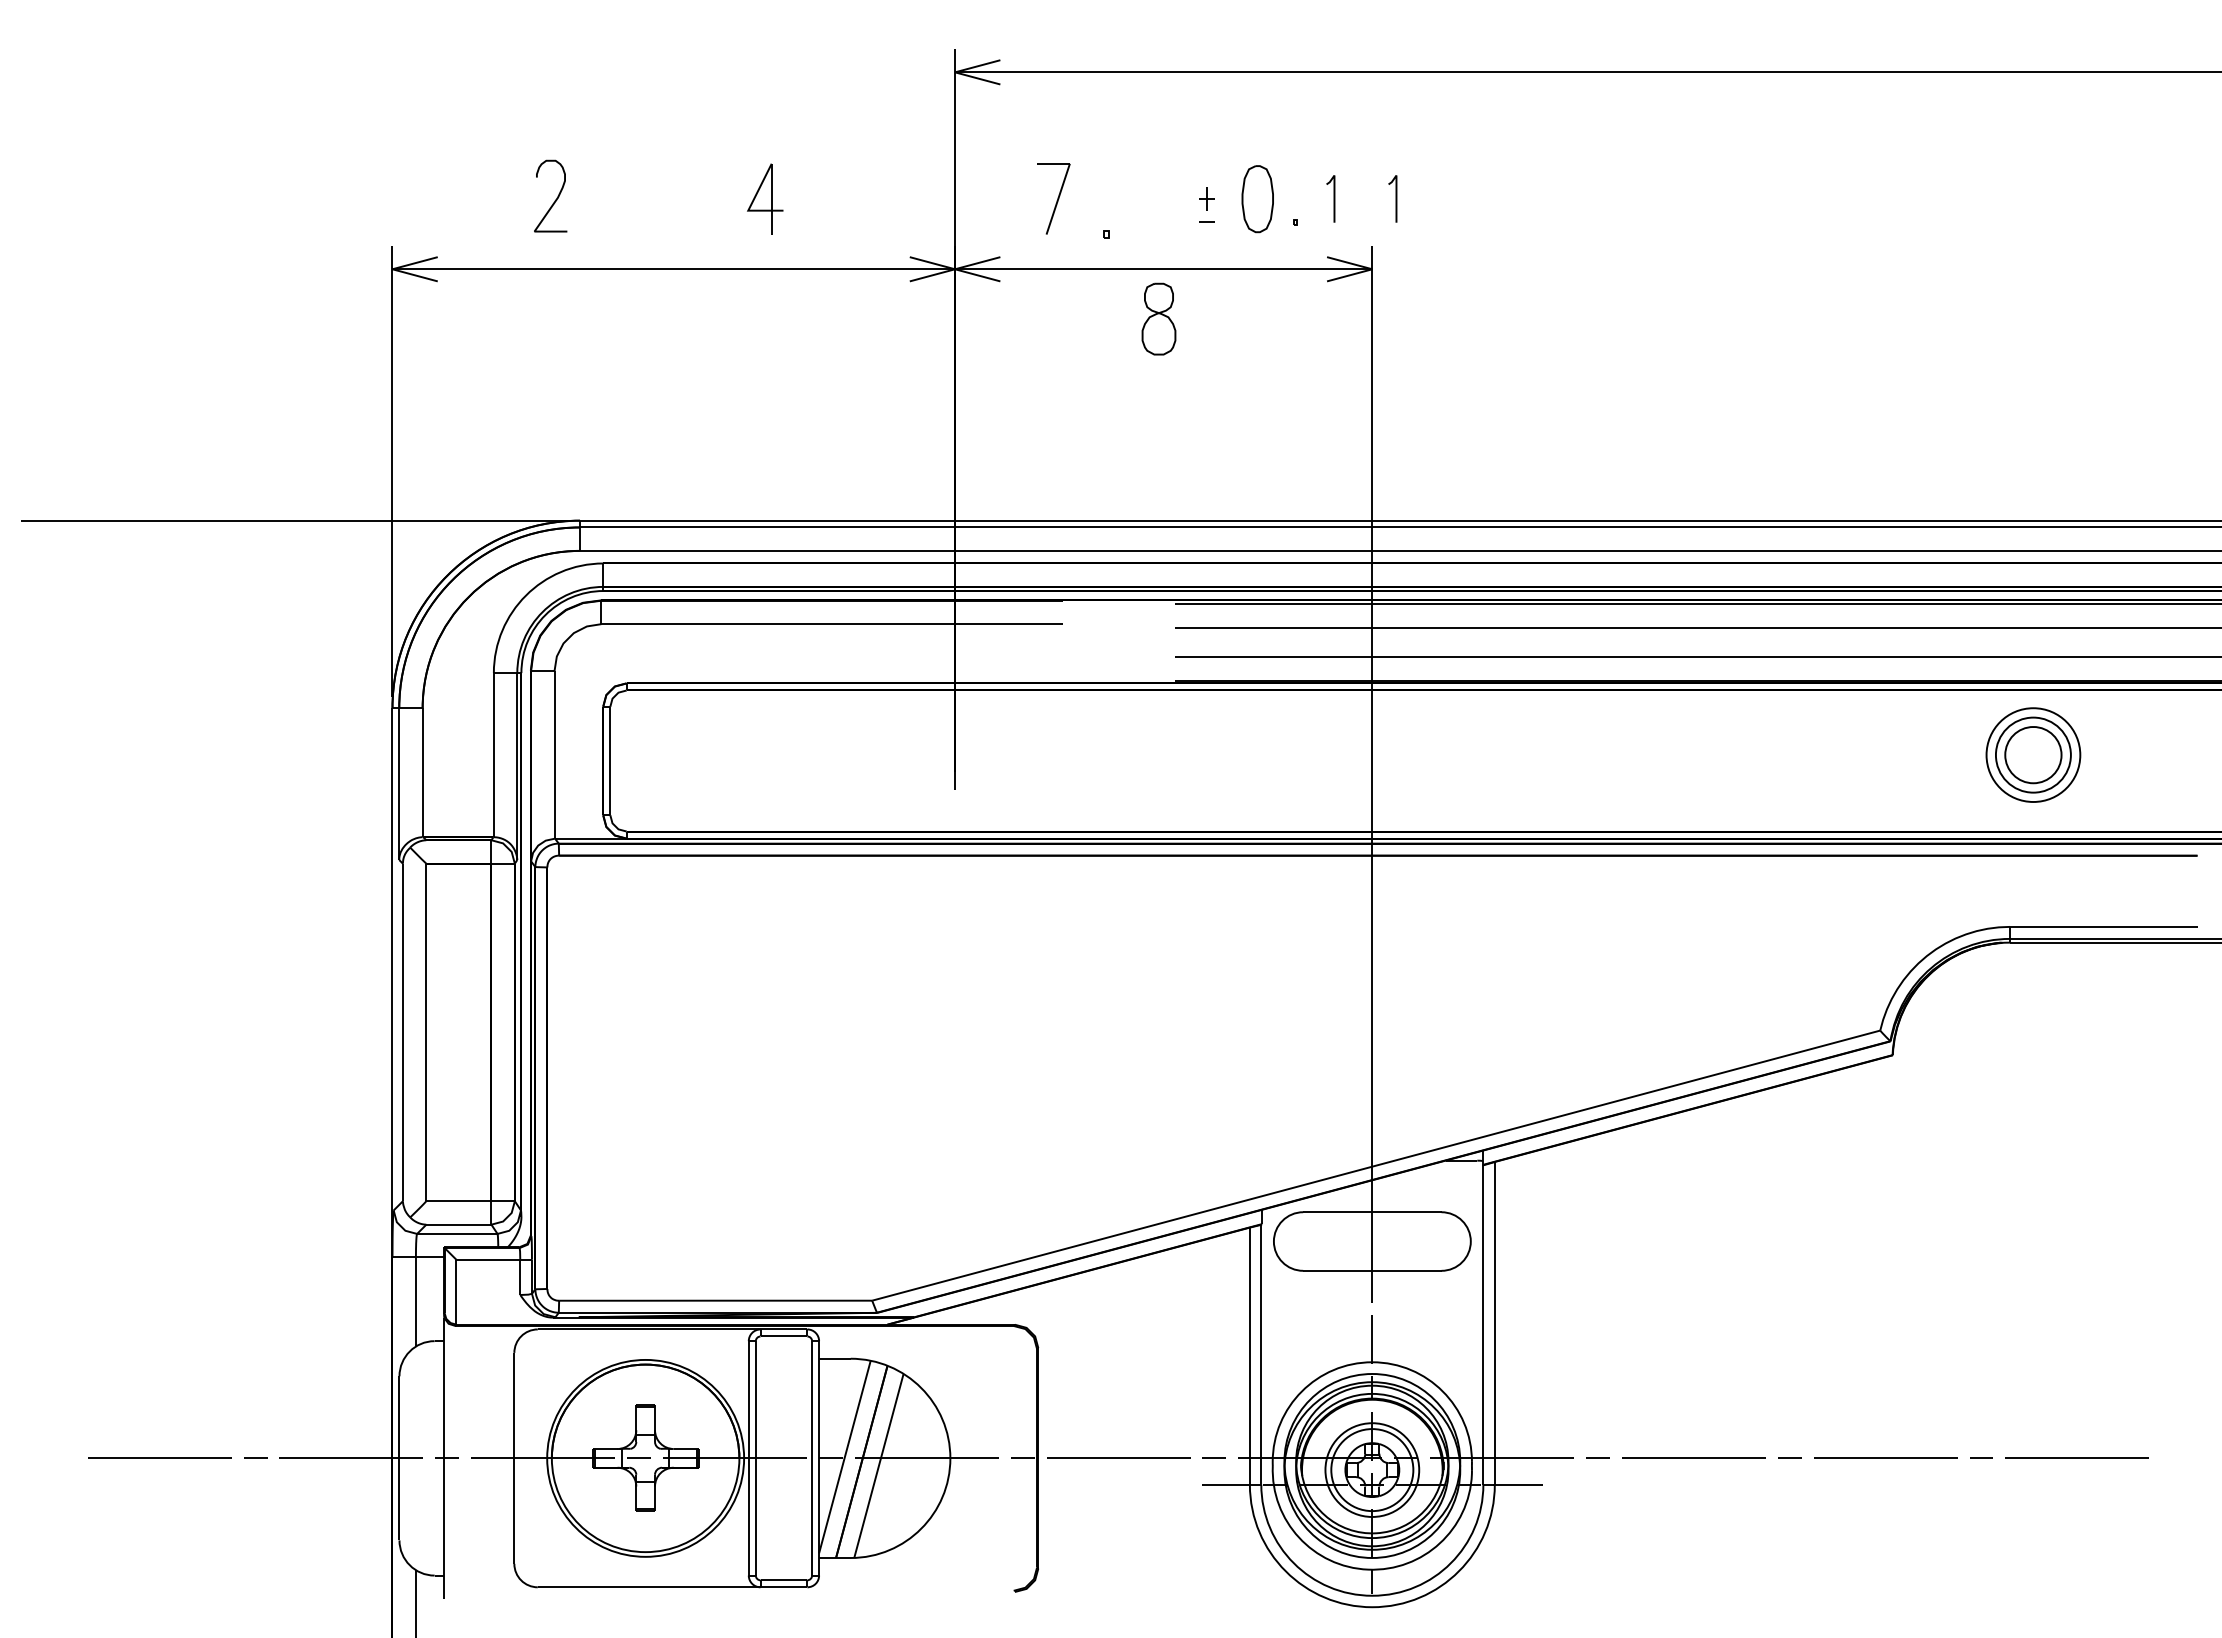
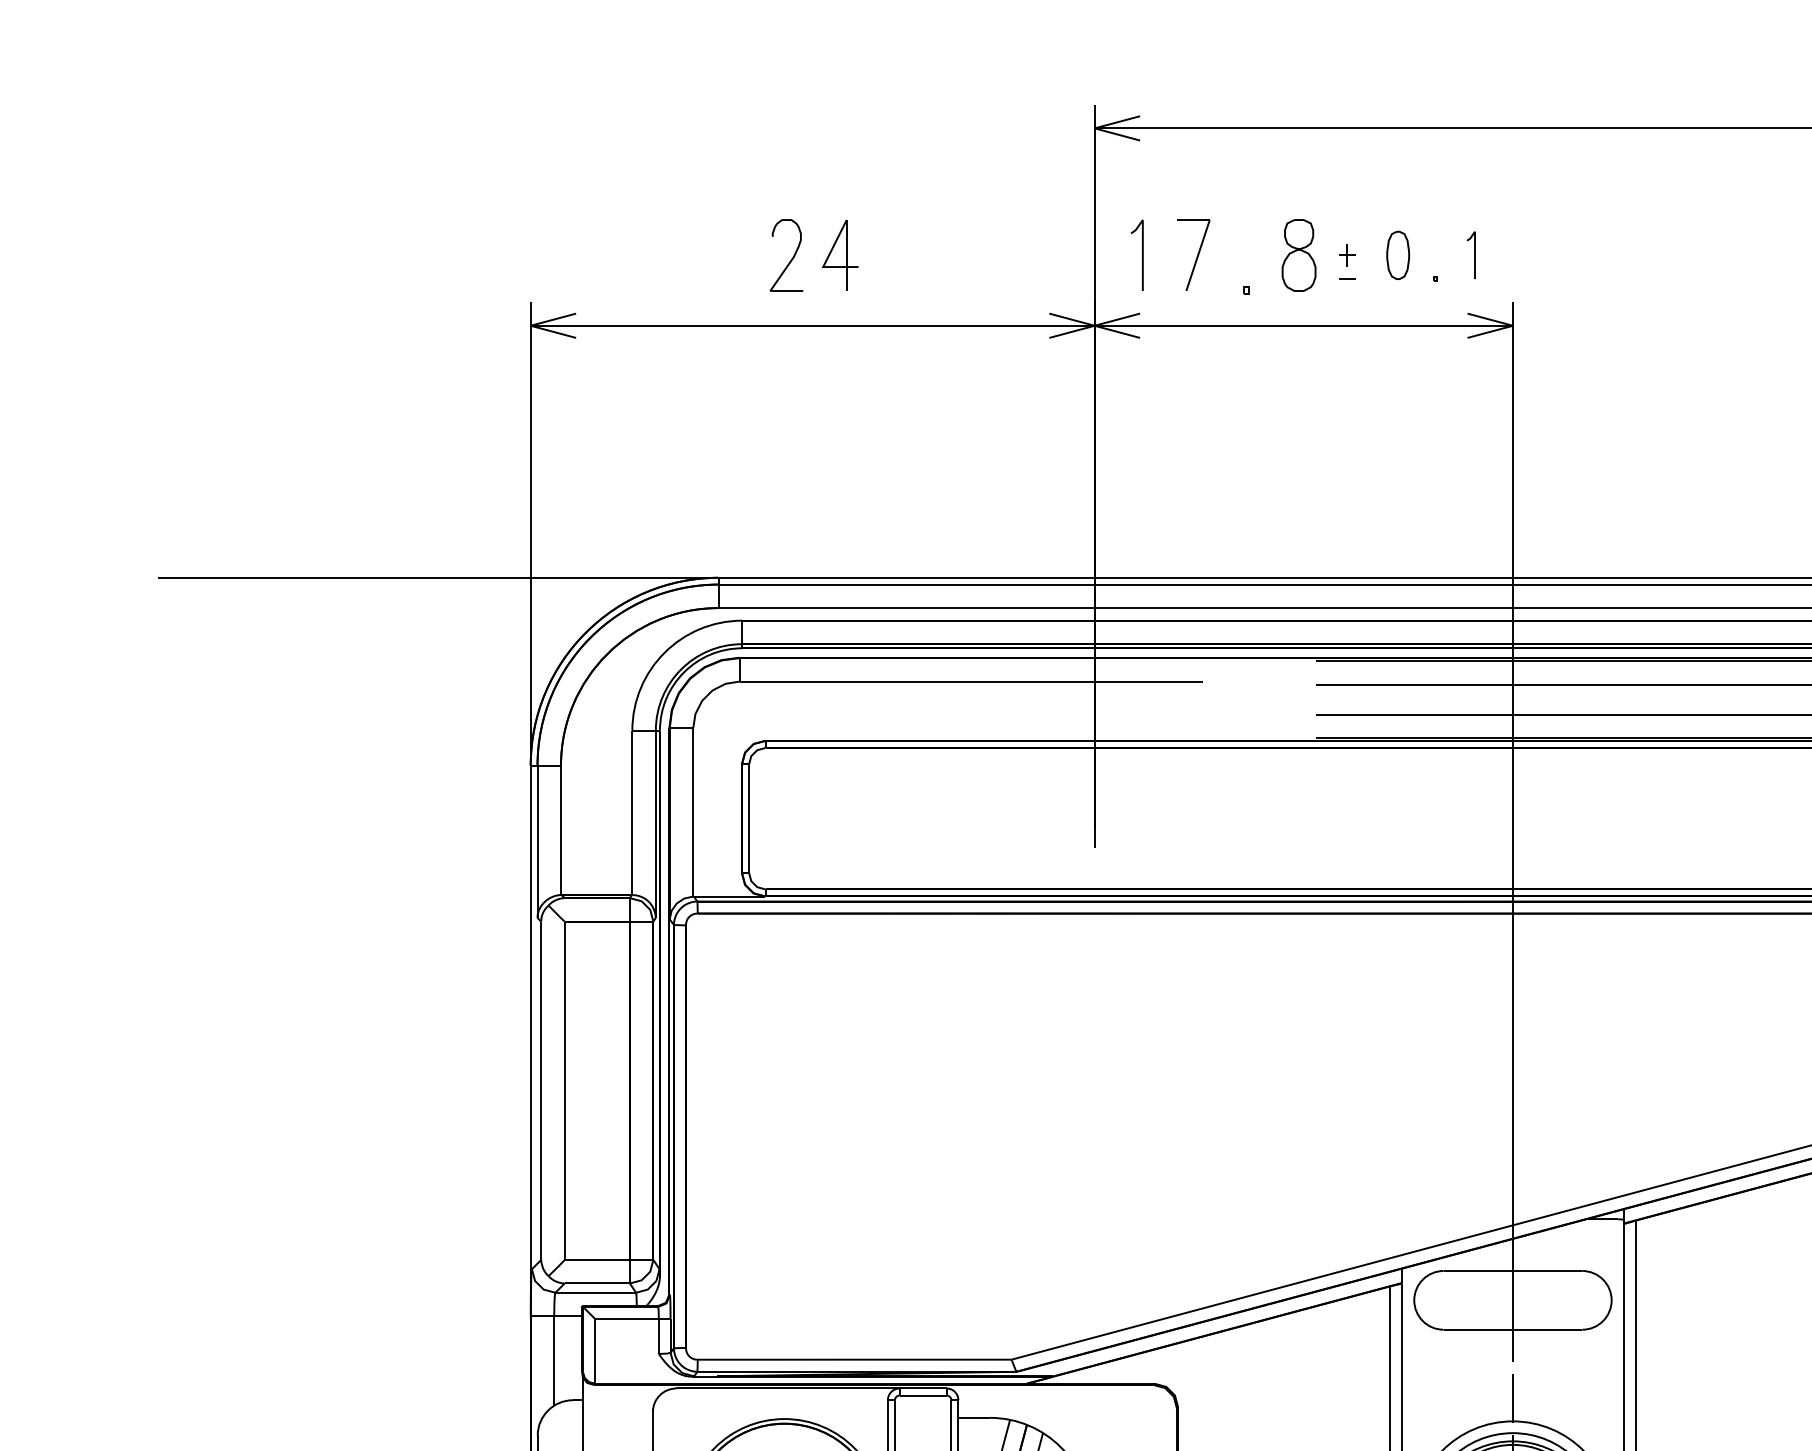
part: (765, 198) -> (840, 254), moved
curve: (1002, 198) -> (1142, 254), added
part: (1257, 198) -> (1397, 254), size x0.71
curve: (1395, 198) -> (1536, 254), removed
curve: (555, 199) -> (791, 258), moved
part: (1158, 318) -> (1298, 254), moved

